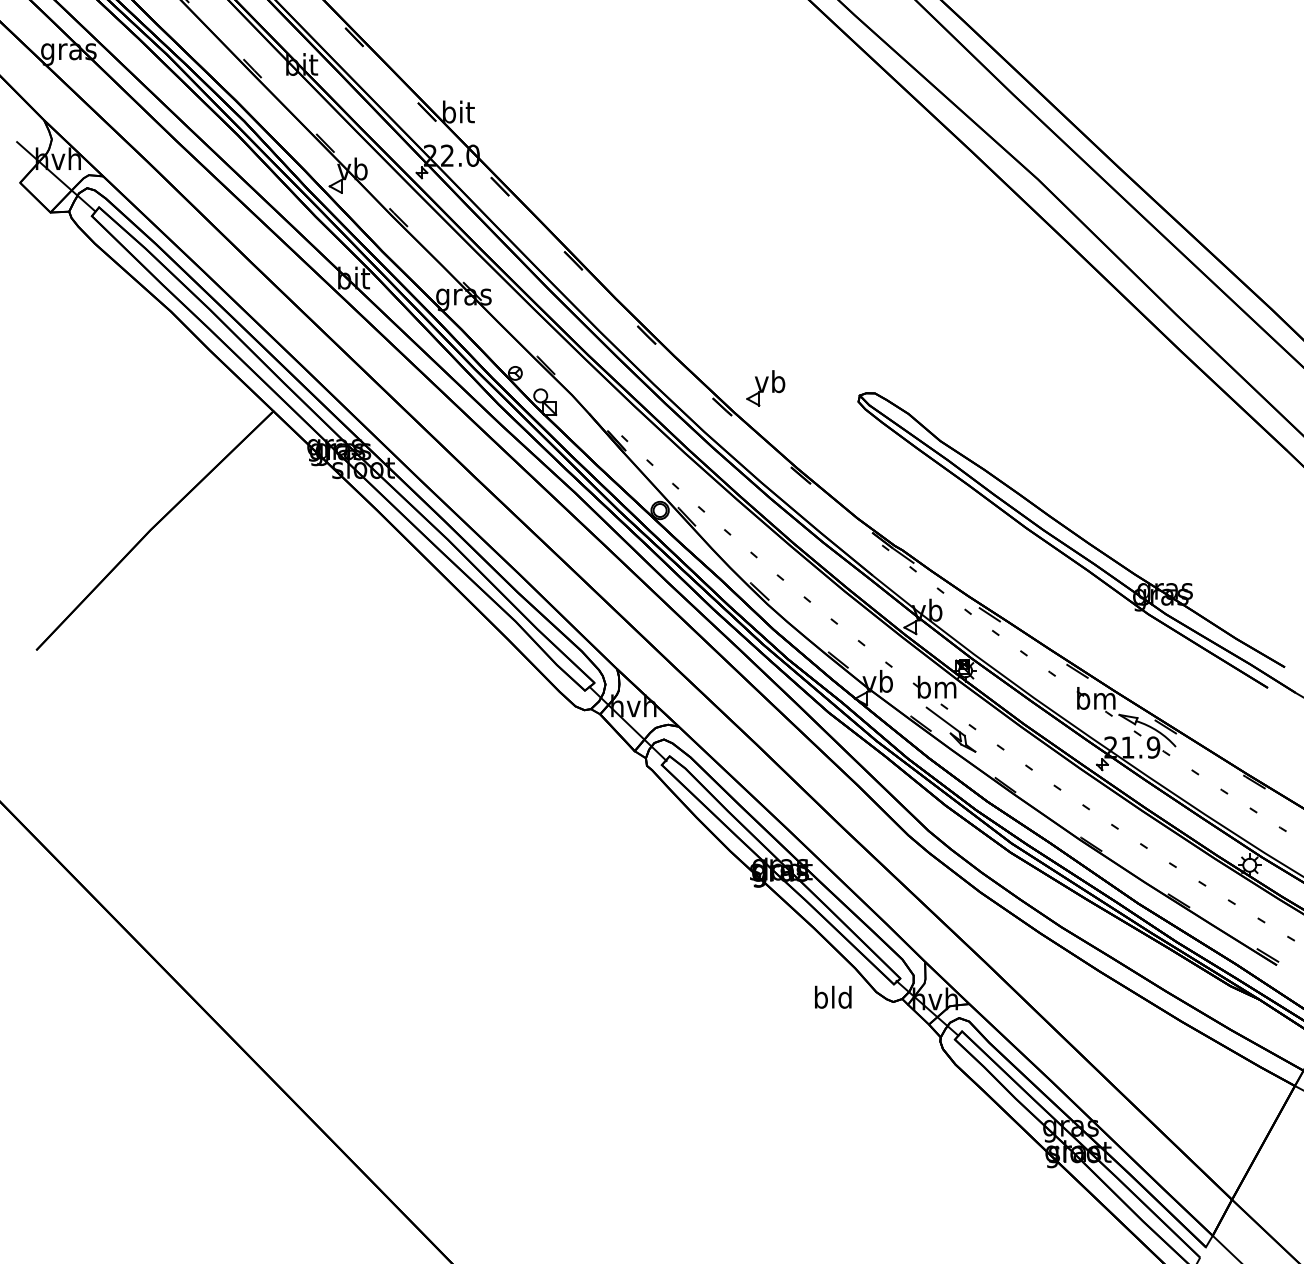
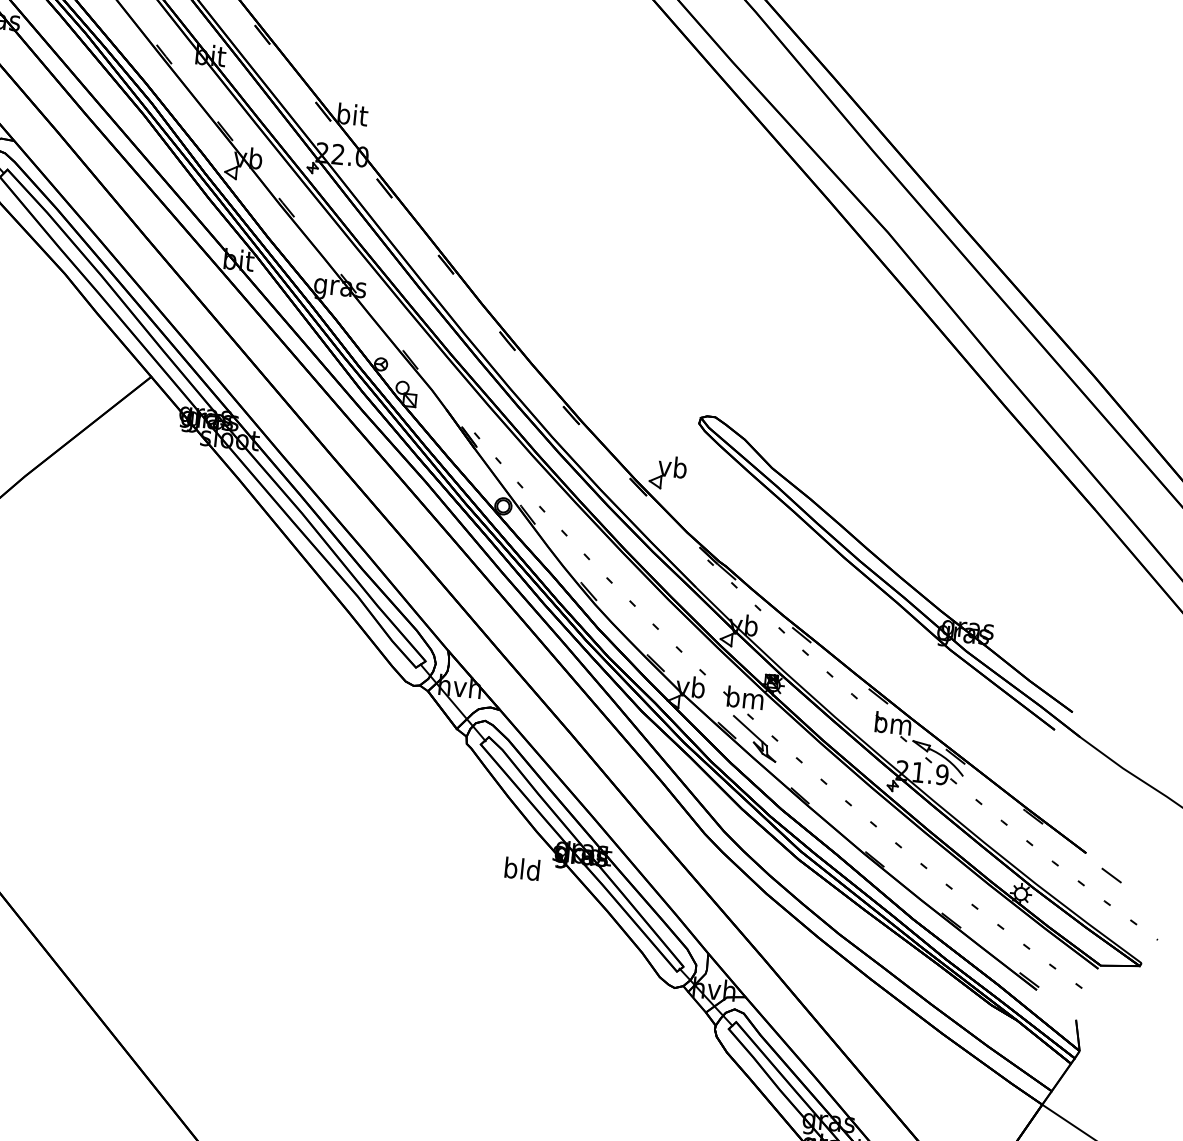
part: (765, 388) -> (667, 472), moved
text: (833, 996) -> (522, 868), moved

